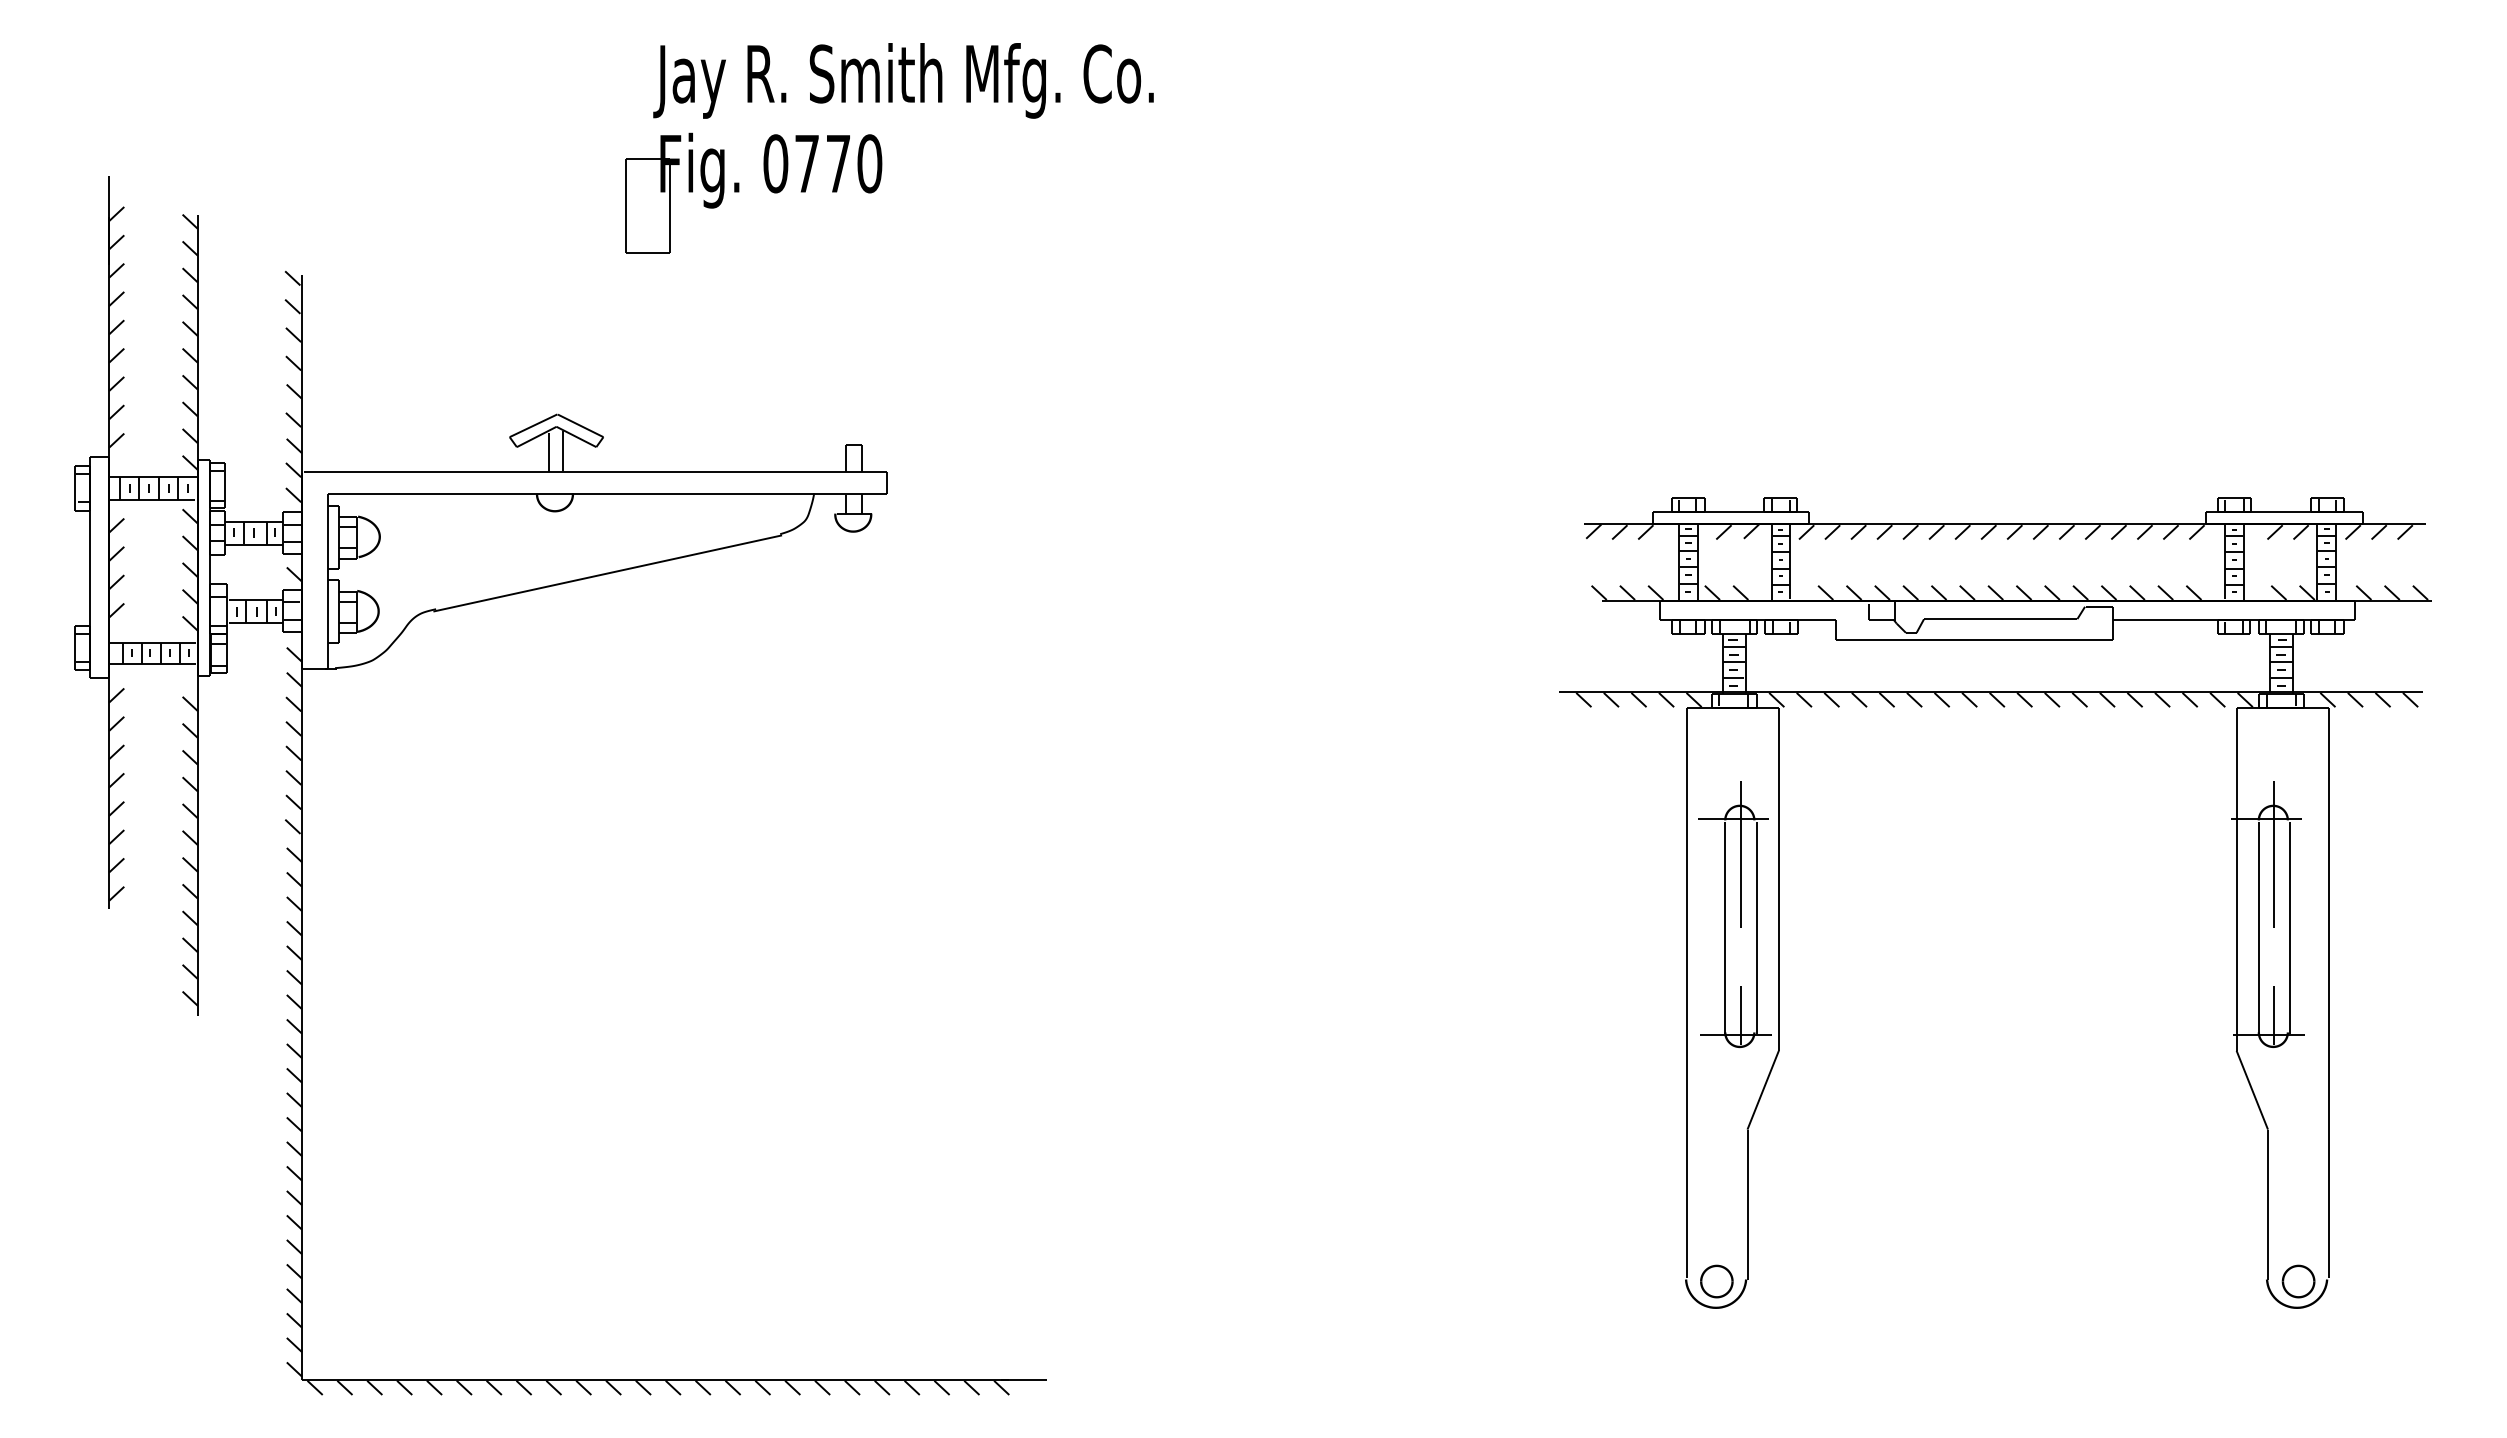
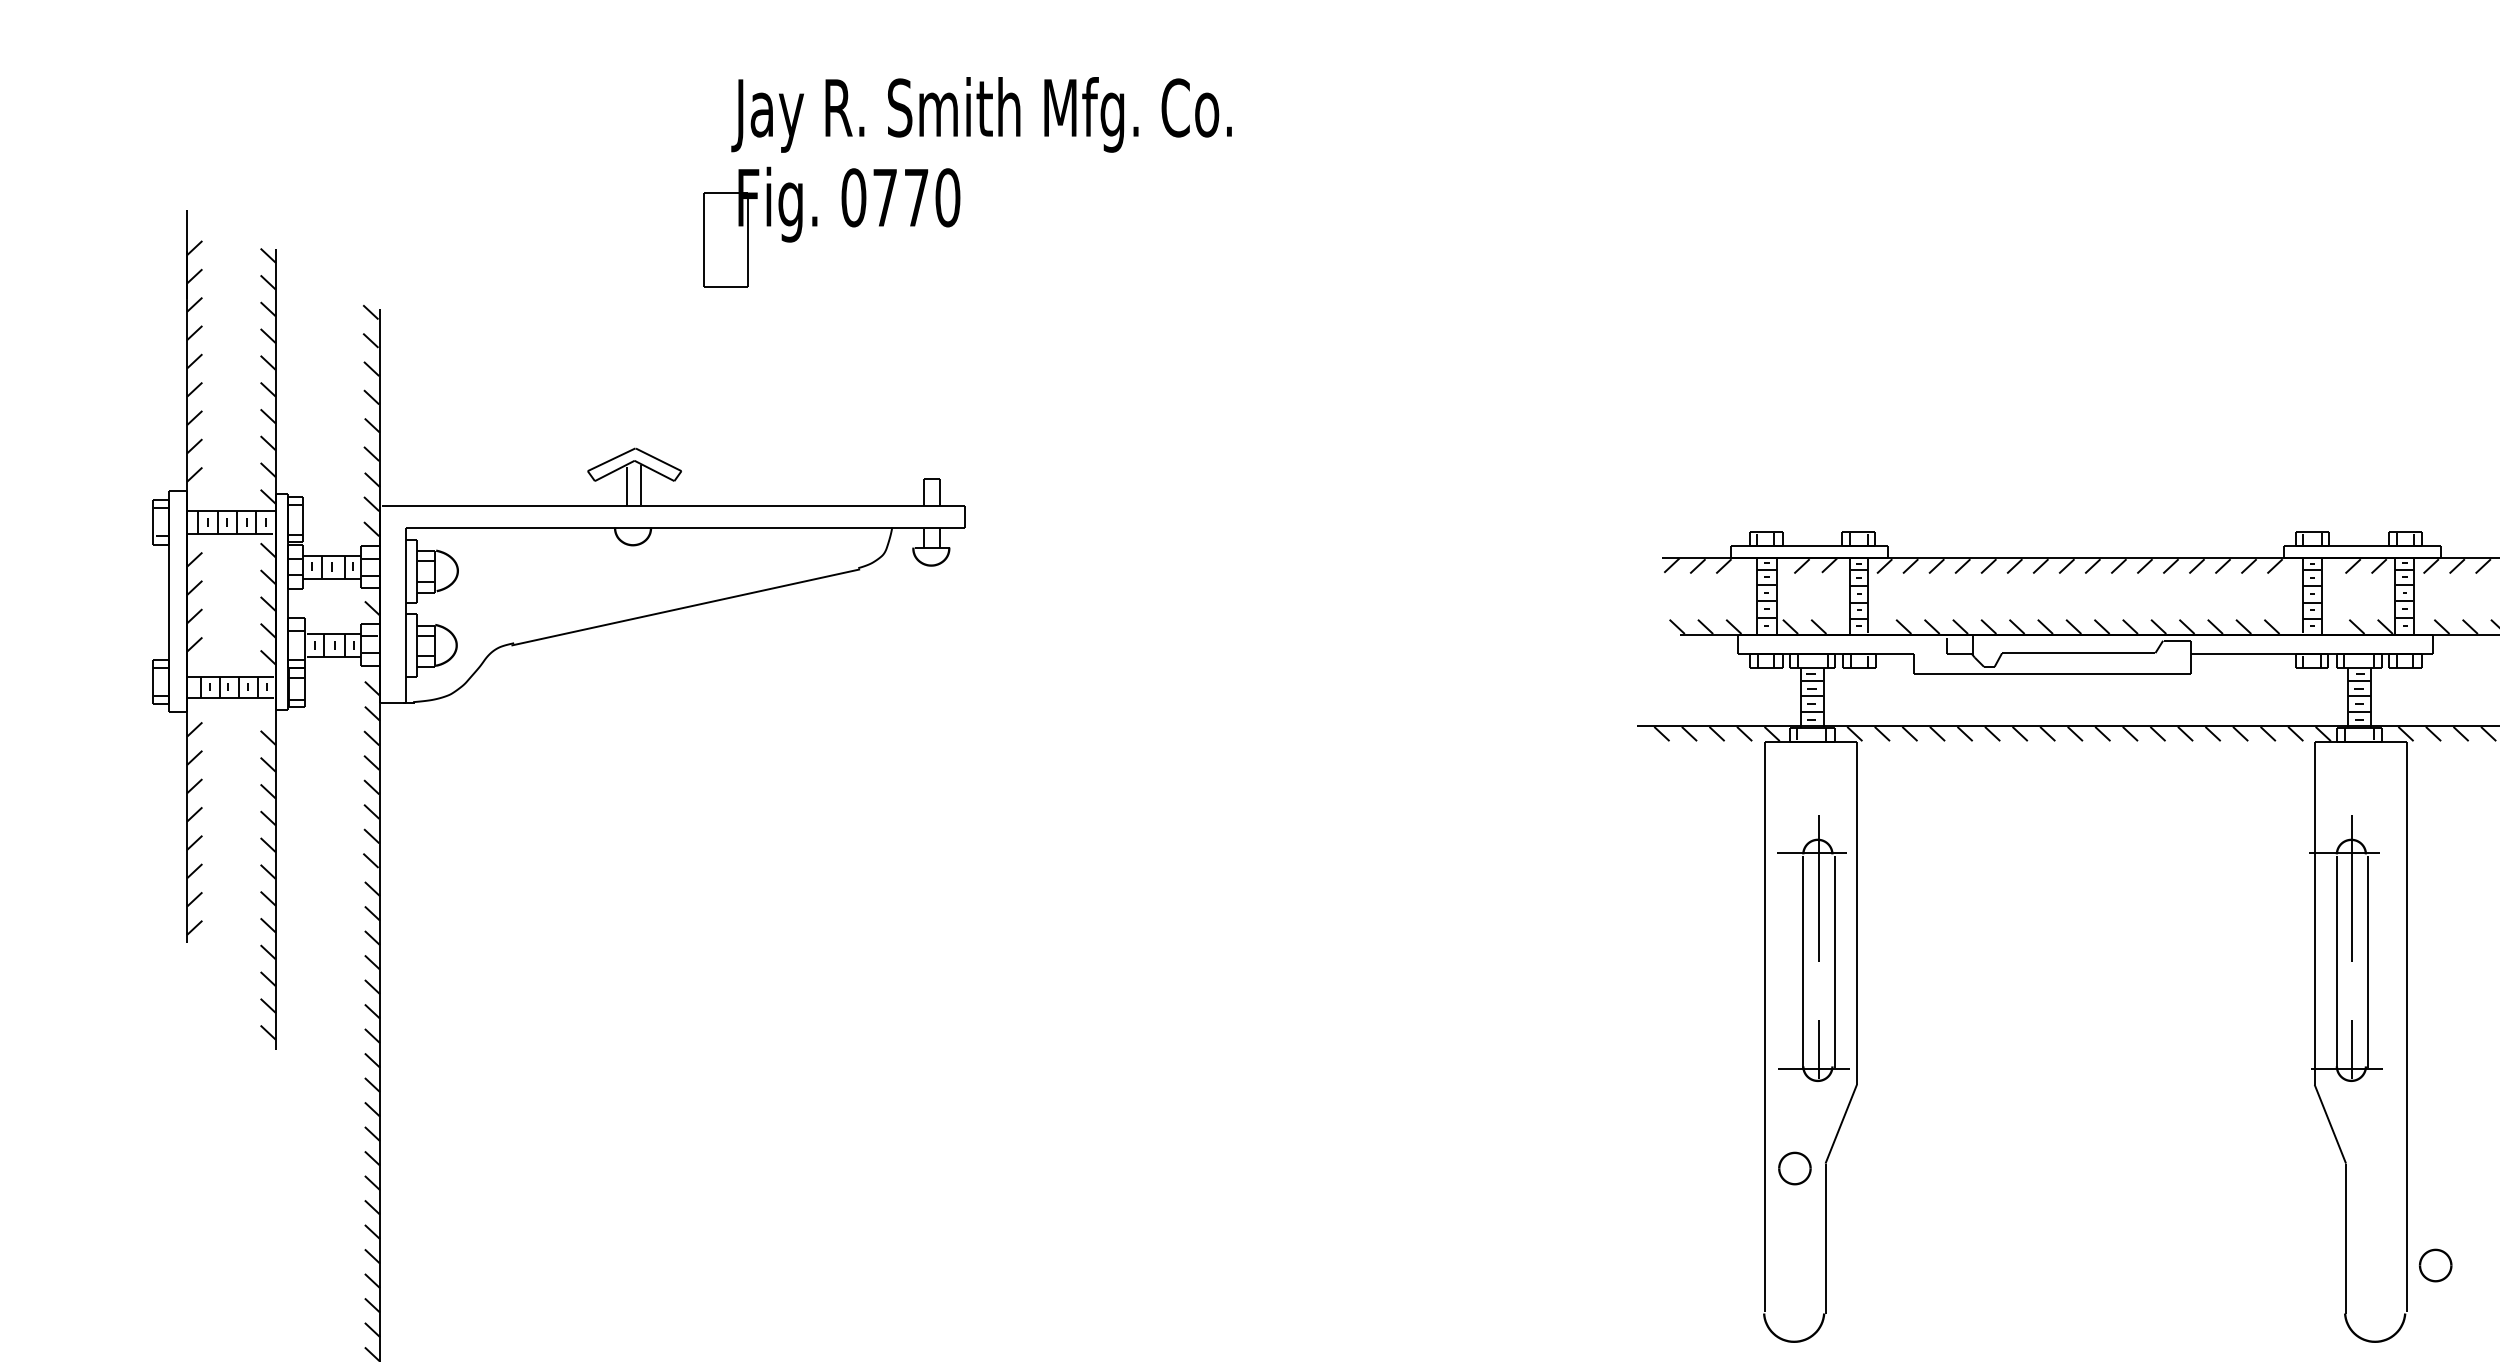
part: (1716, 1281) -> (1794, 1168), moved
part: (2298, 1281) -> (2435, 1265), moved

